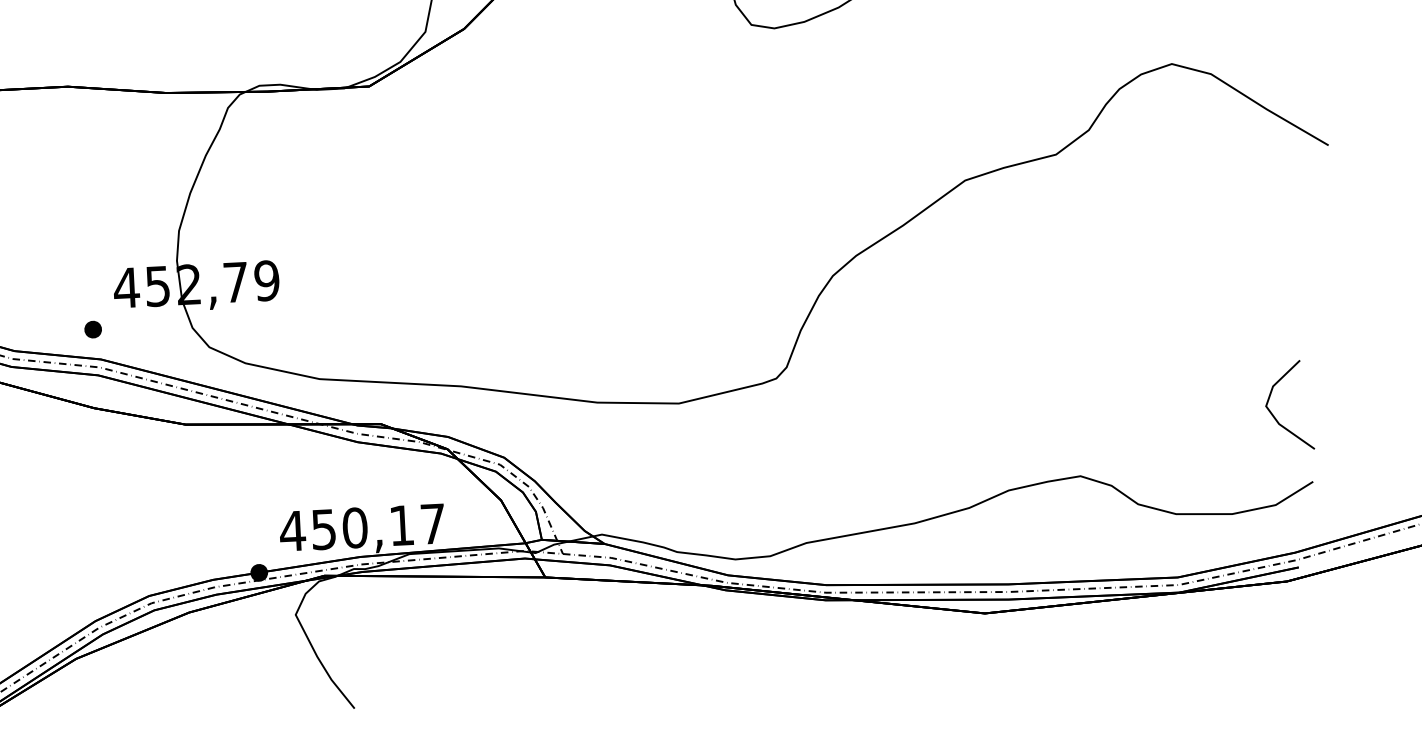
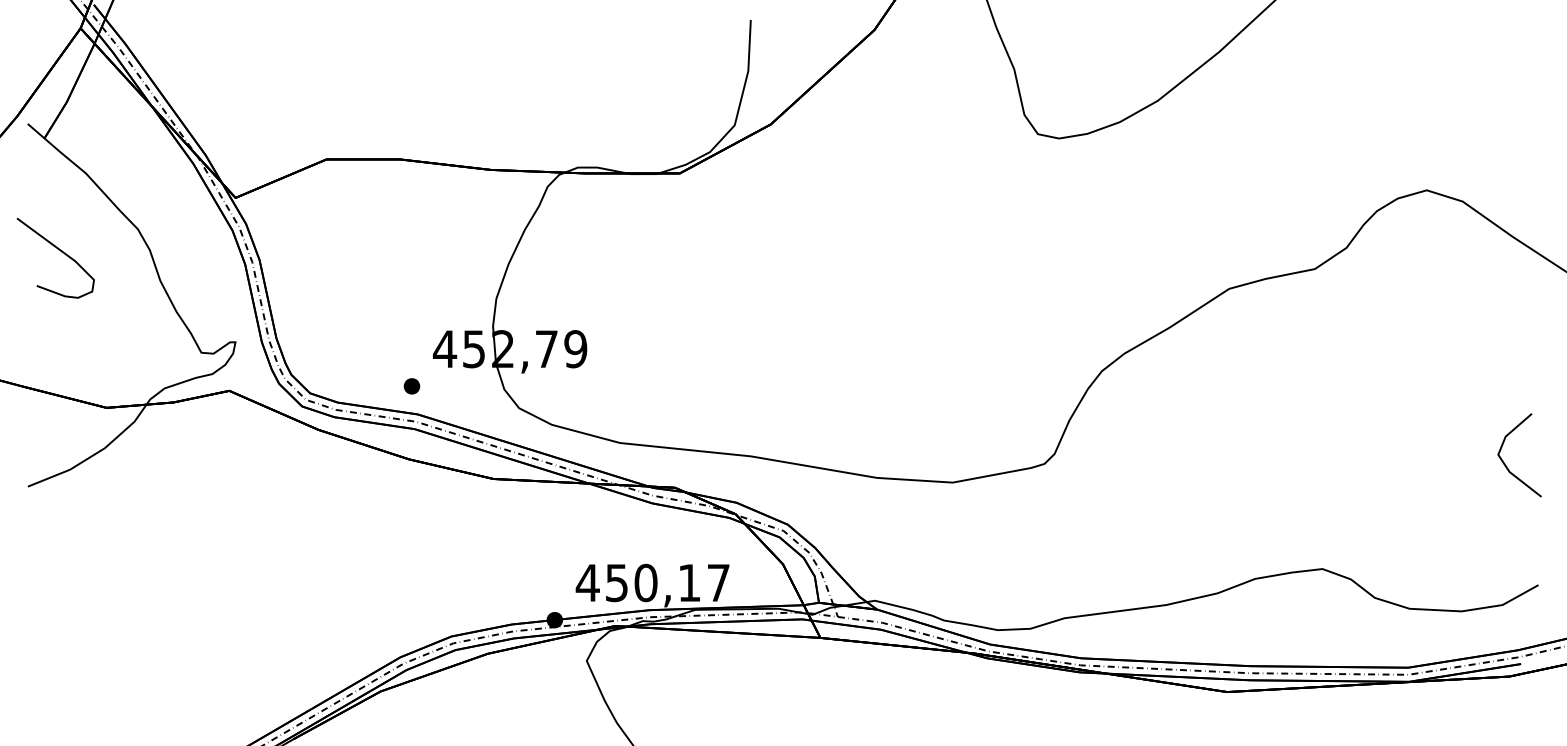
line: (1274, 415) -> (1505, 463), moved

